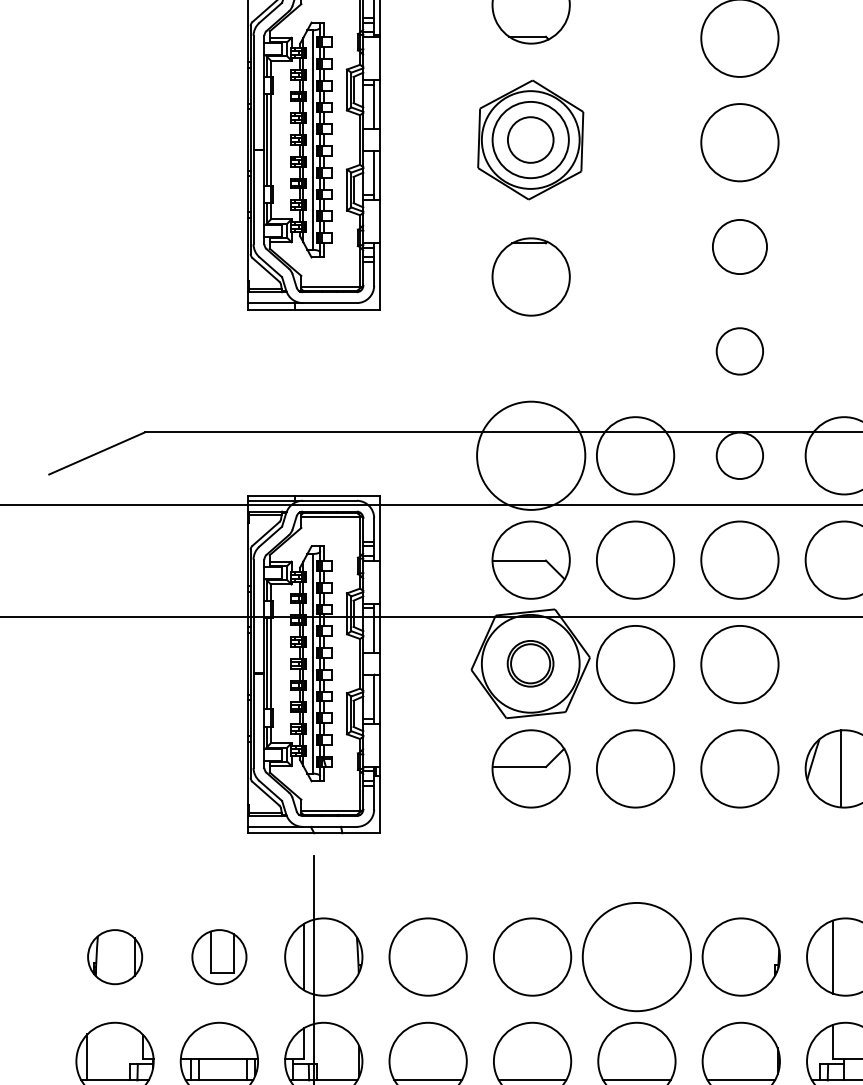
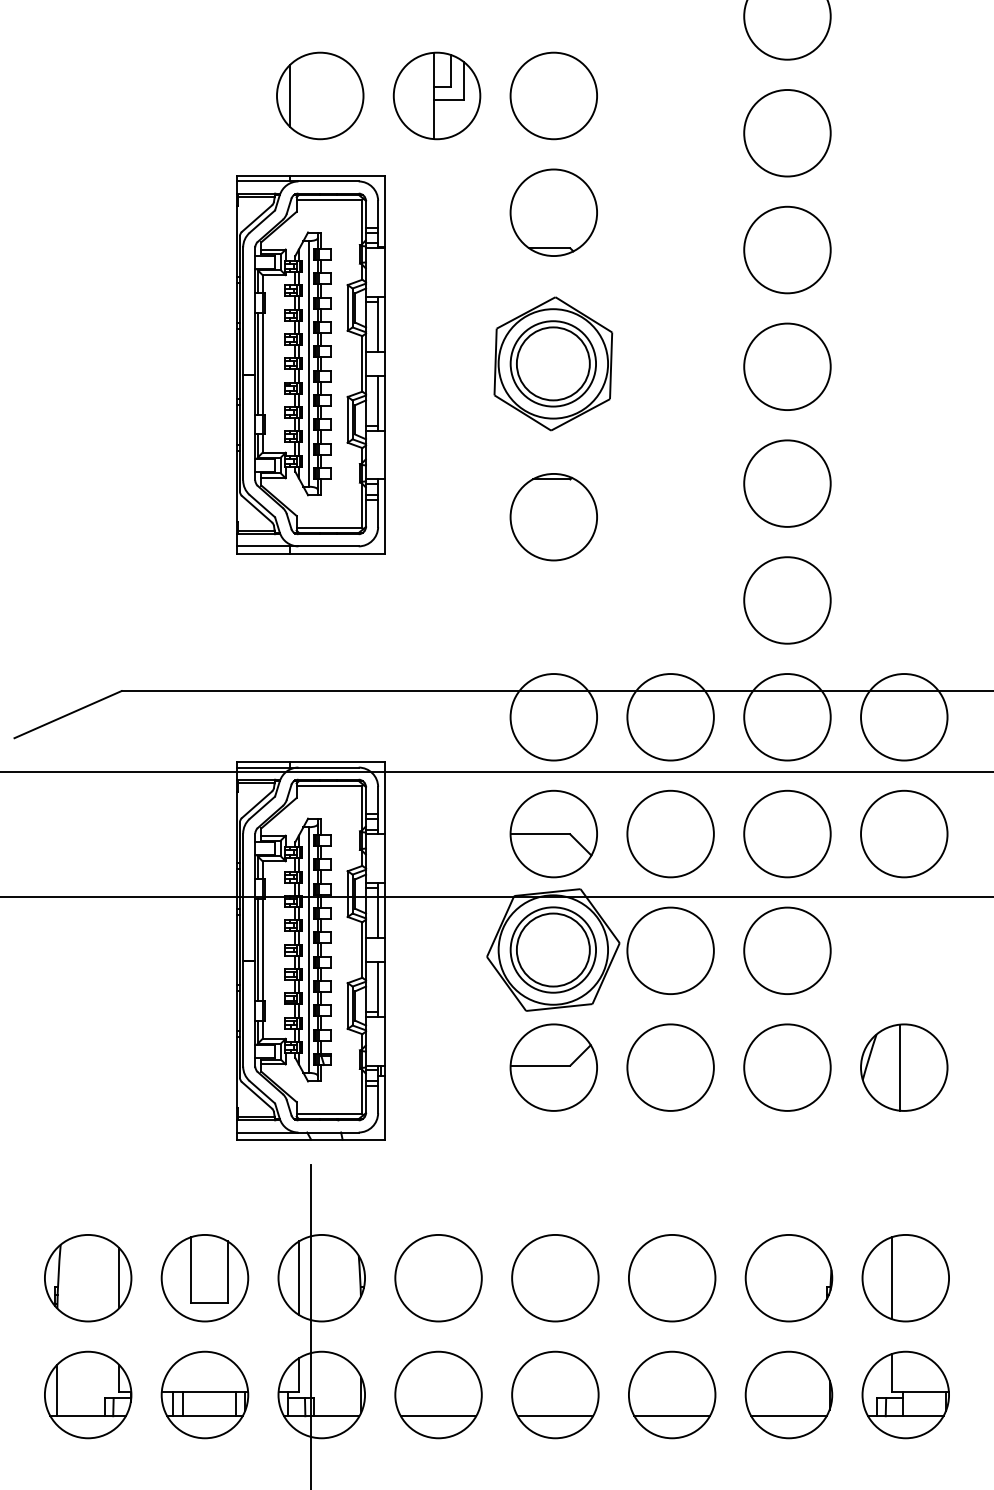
circle: (529, 139) -> (552, 363), size x1.43
circle: (739, 246) -> (787, 483), size x1.43
circle: (739, 351) -> (787, 600), size x1.67
circle: (530, 456) -> (553, 717), size x0.71
circle: (739, 456) -> (787, 717), size x1.67
part: (529, 663) -> (552, 949), size x1.67
circle: (636, 956) -> (671, 1277), size x0.71
part: (115, 957) -> (88, 1278), size x1.43
part: (219, 957) -> (204, 1278), size x1.43

